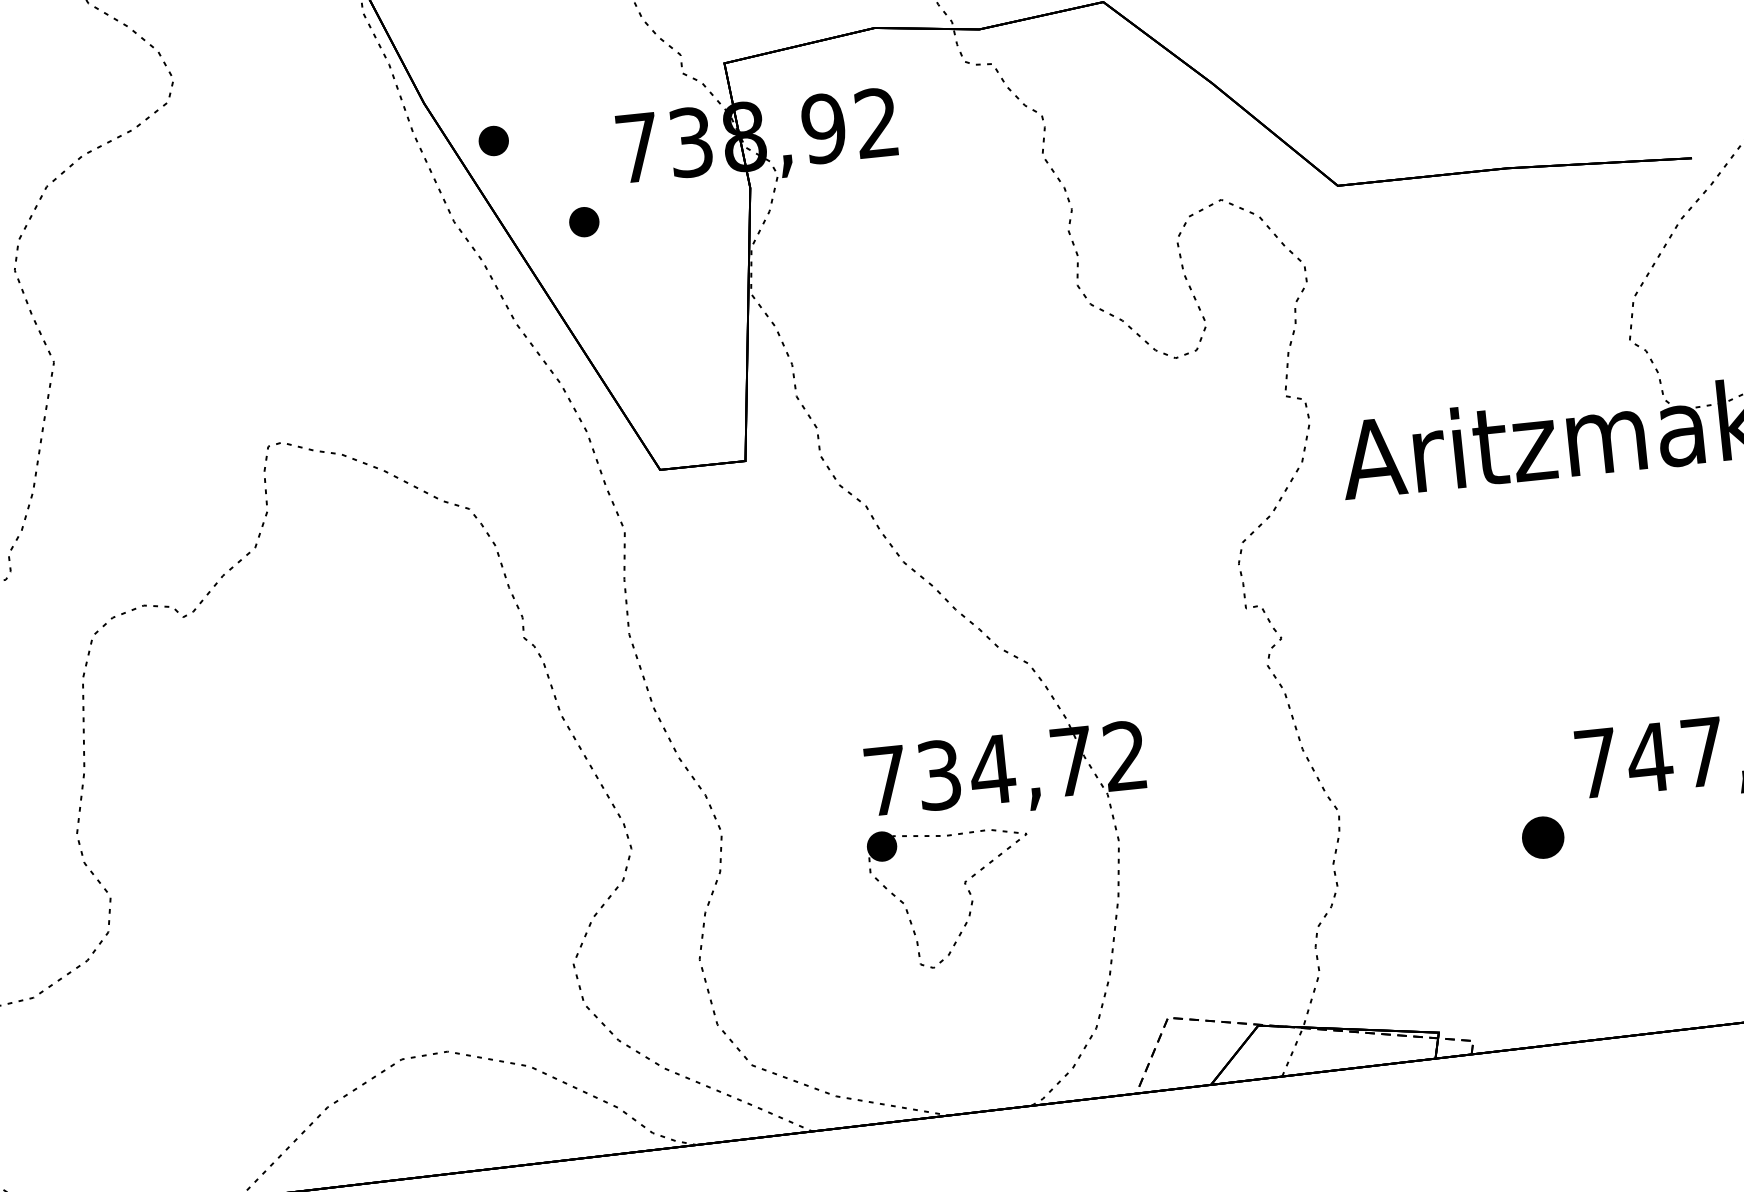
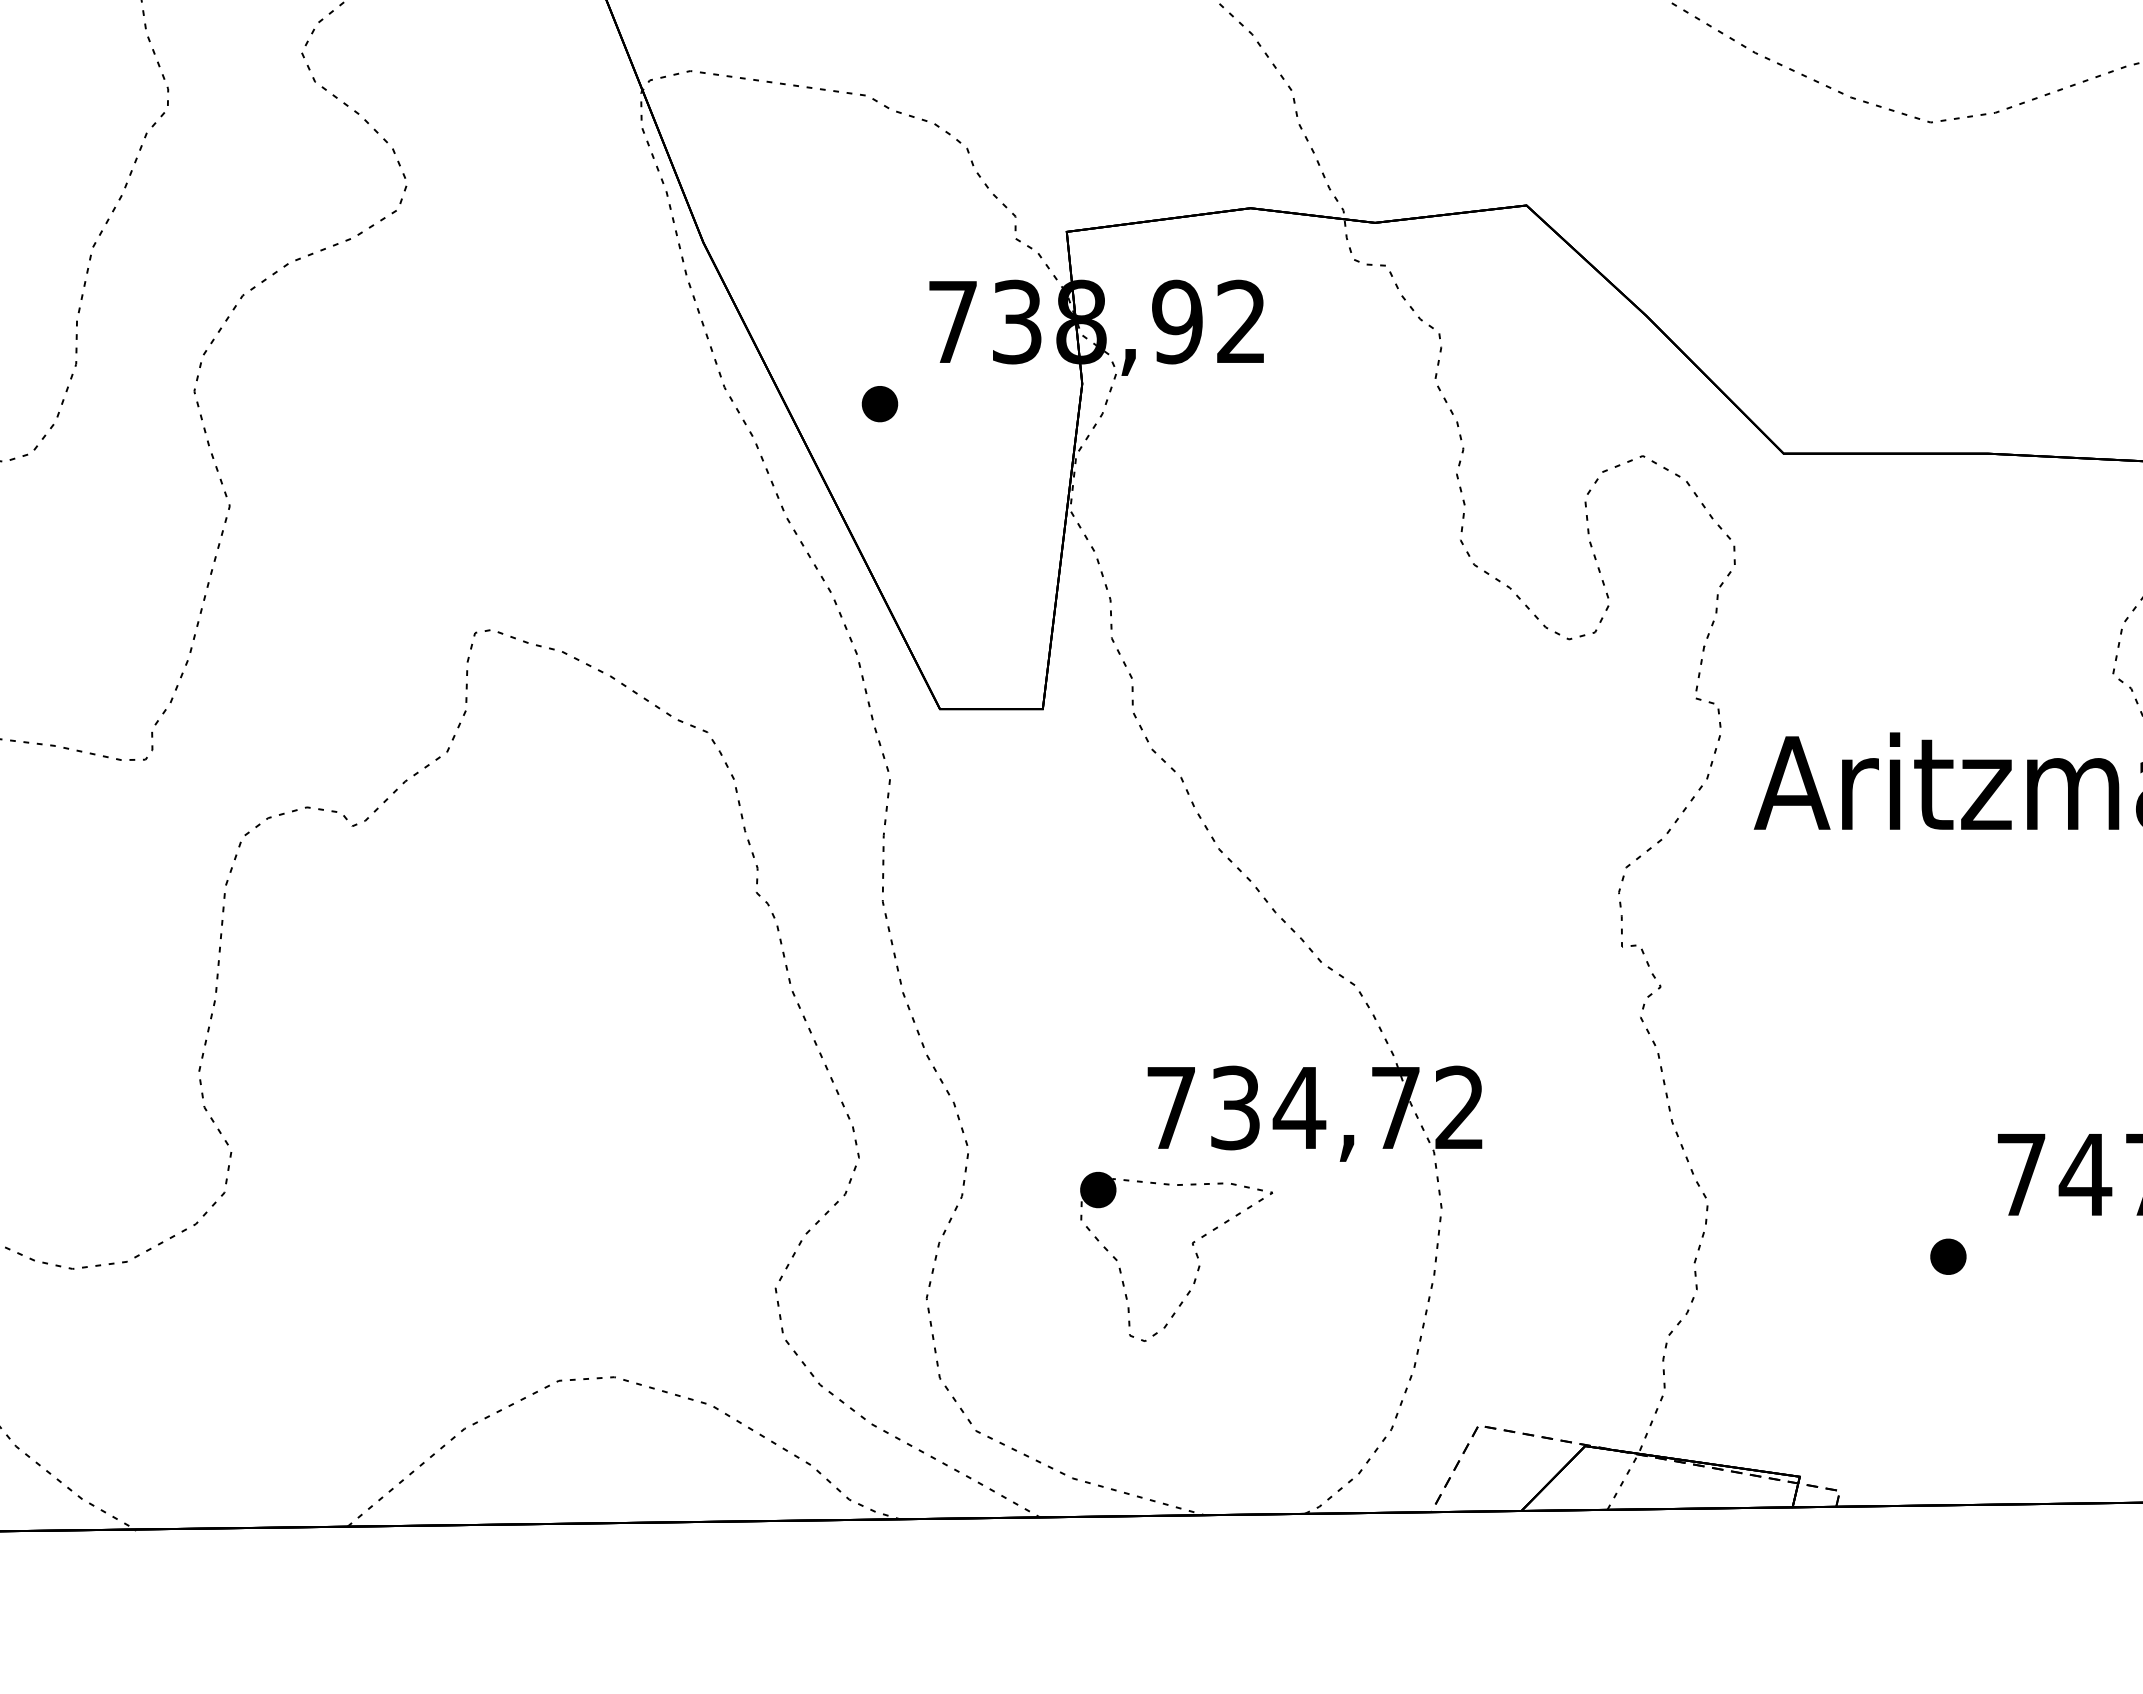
part: (493, 141) -> (781, 296), removed
part: (1543, 837) -> (1948, 1256), size x0.71
part: (968, 891) -> (1195, 1254), moved

